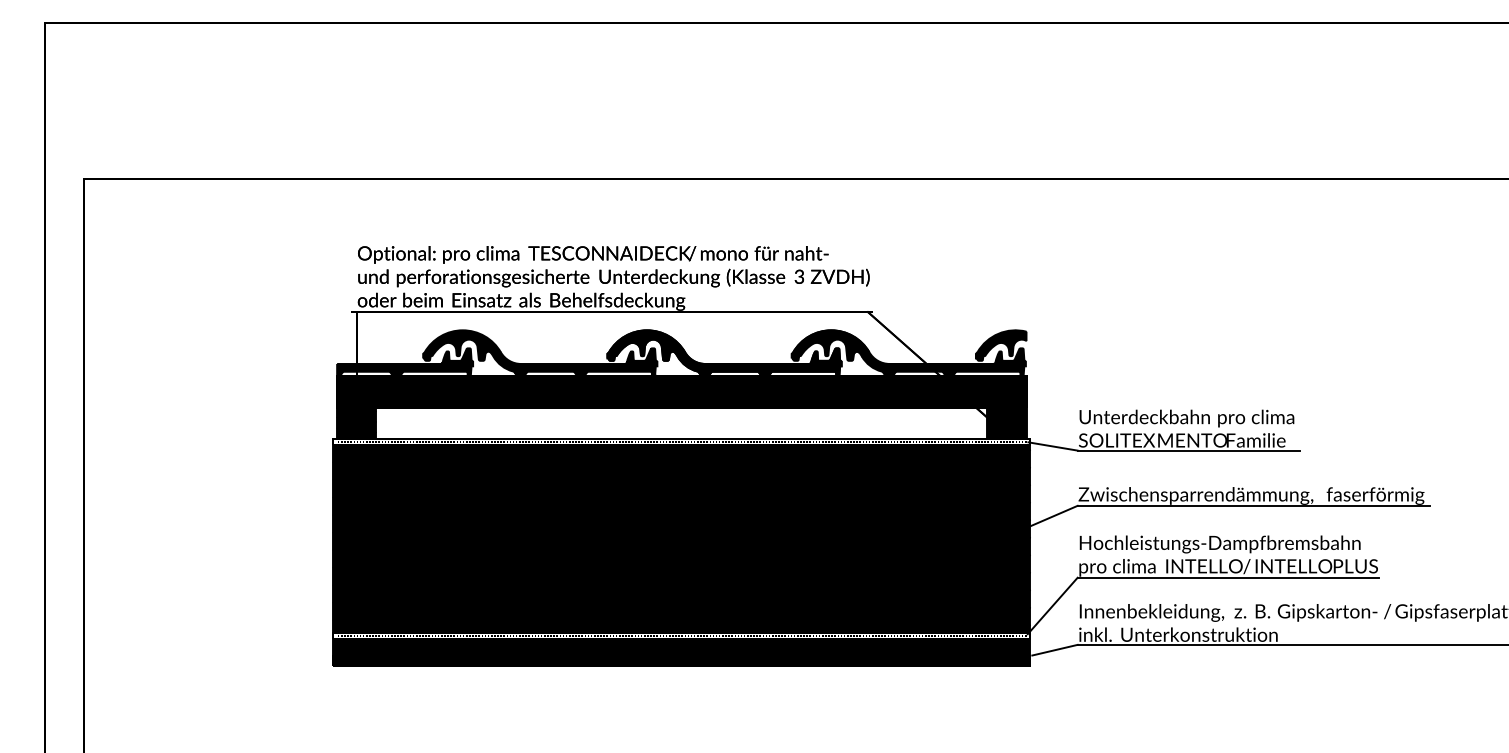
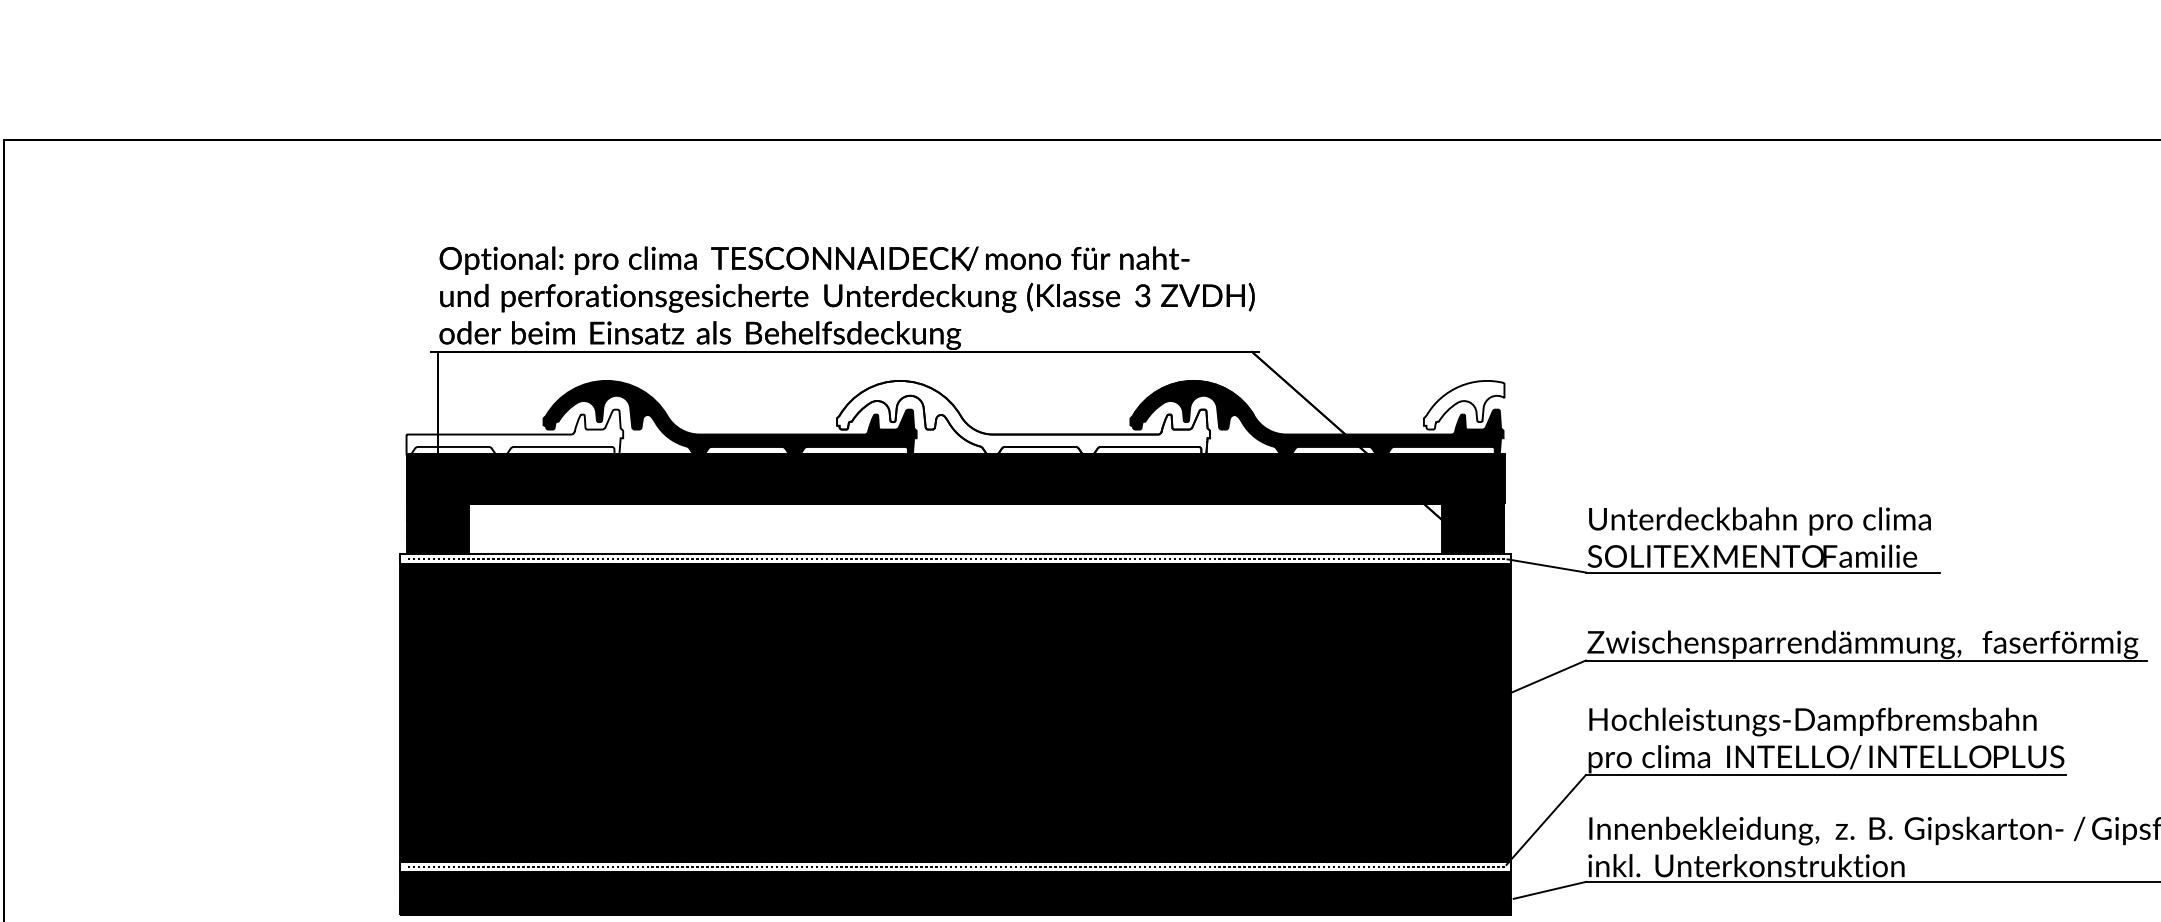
fill: (1000, 345) -> (1463, 405), removed
fill: (724, 353) -> (1023, 417), removed
fill: (405, 362) -> (515, 432), removed

